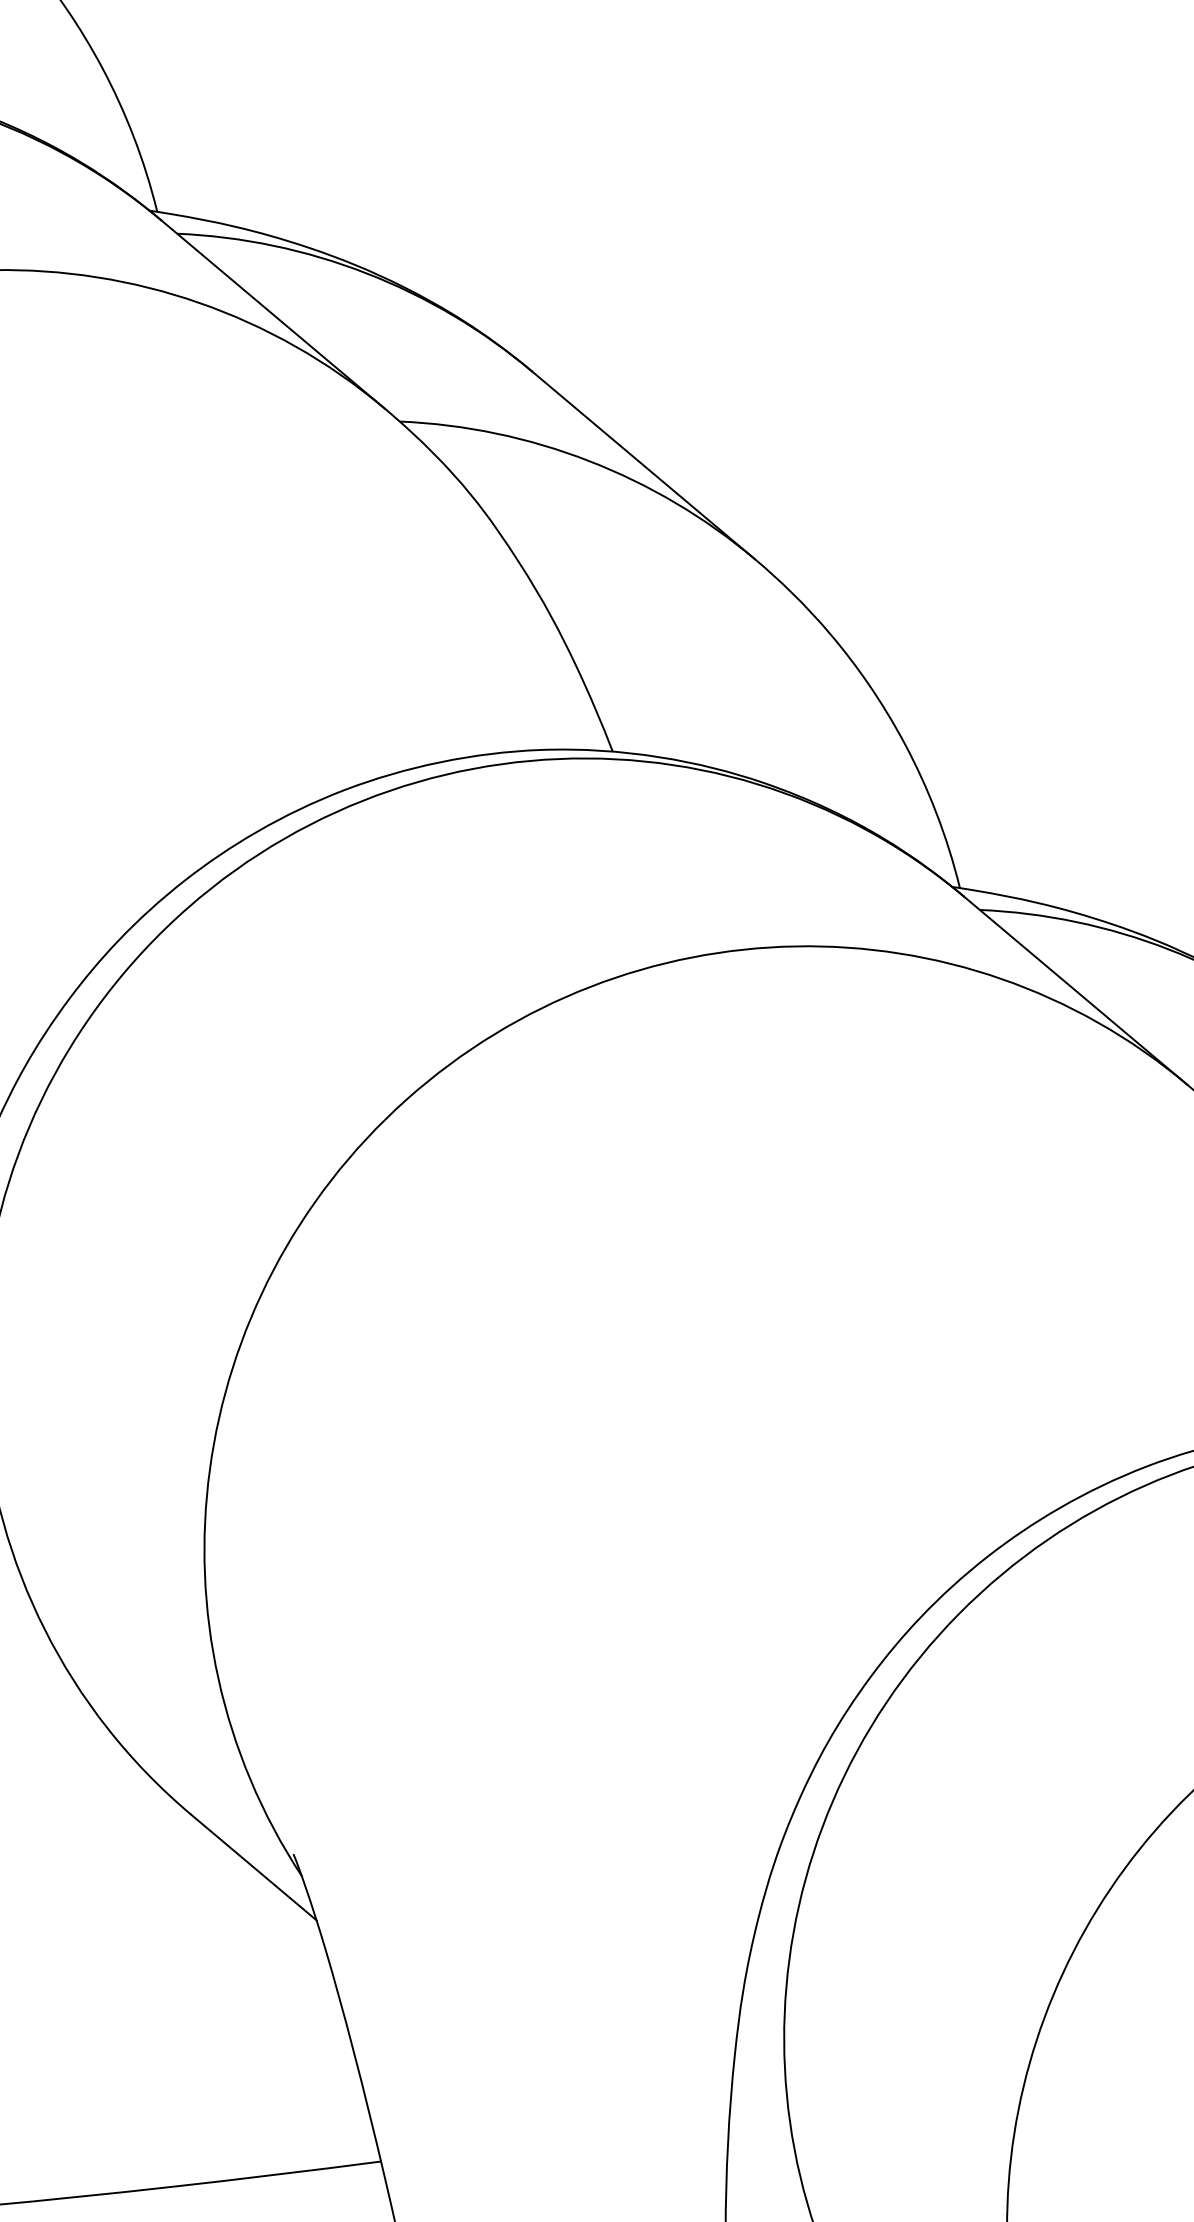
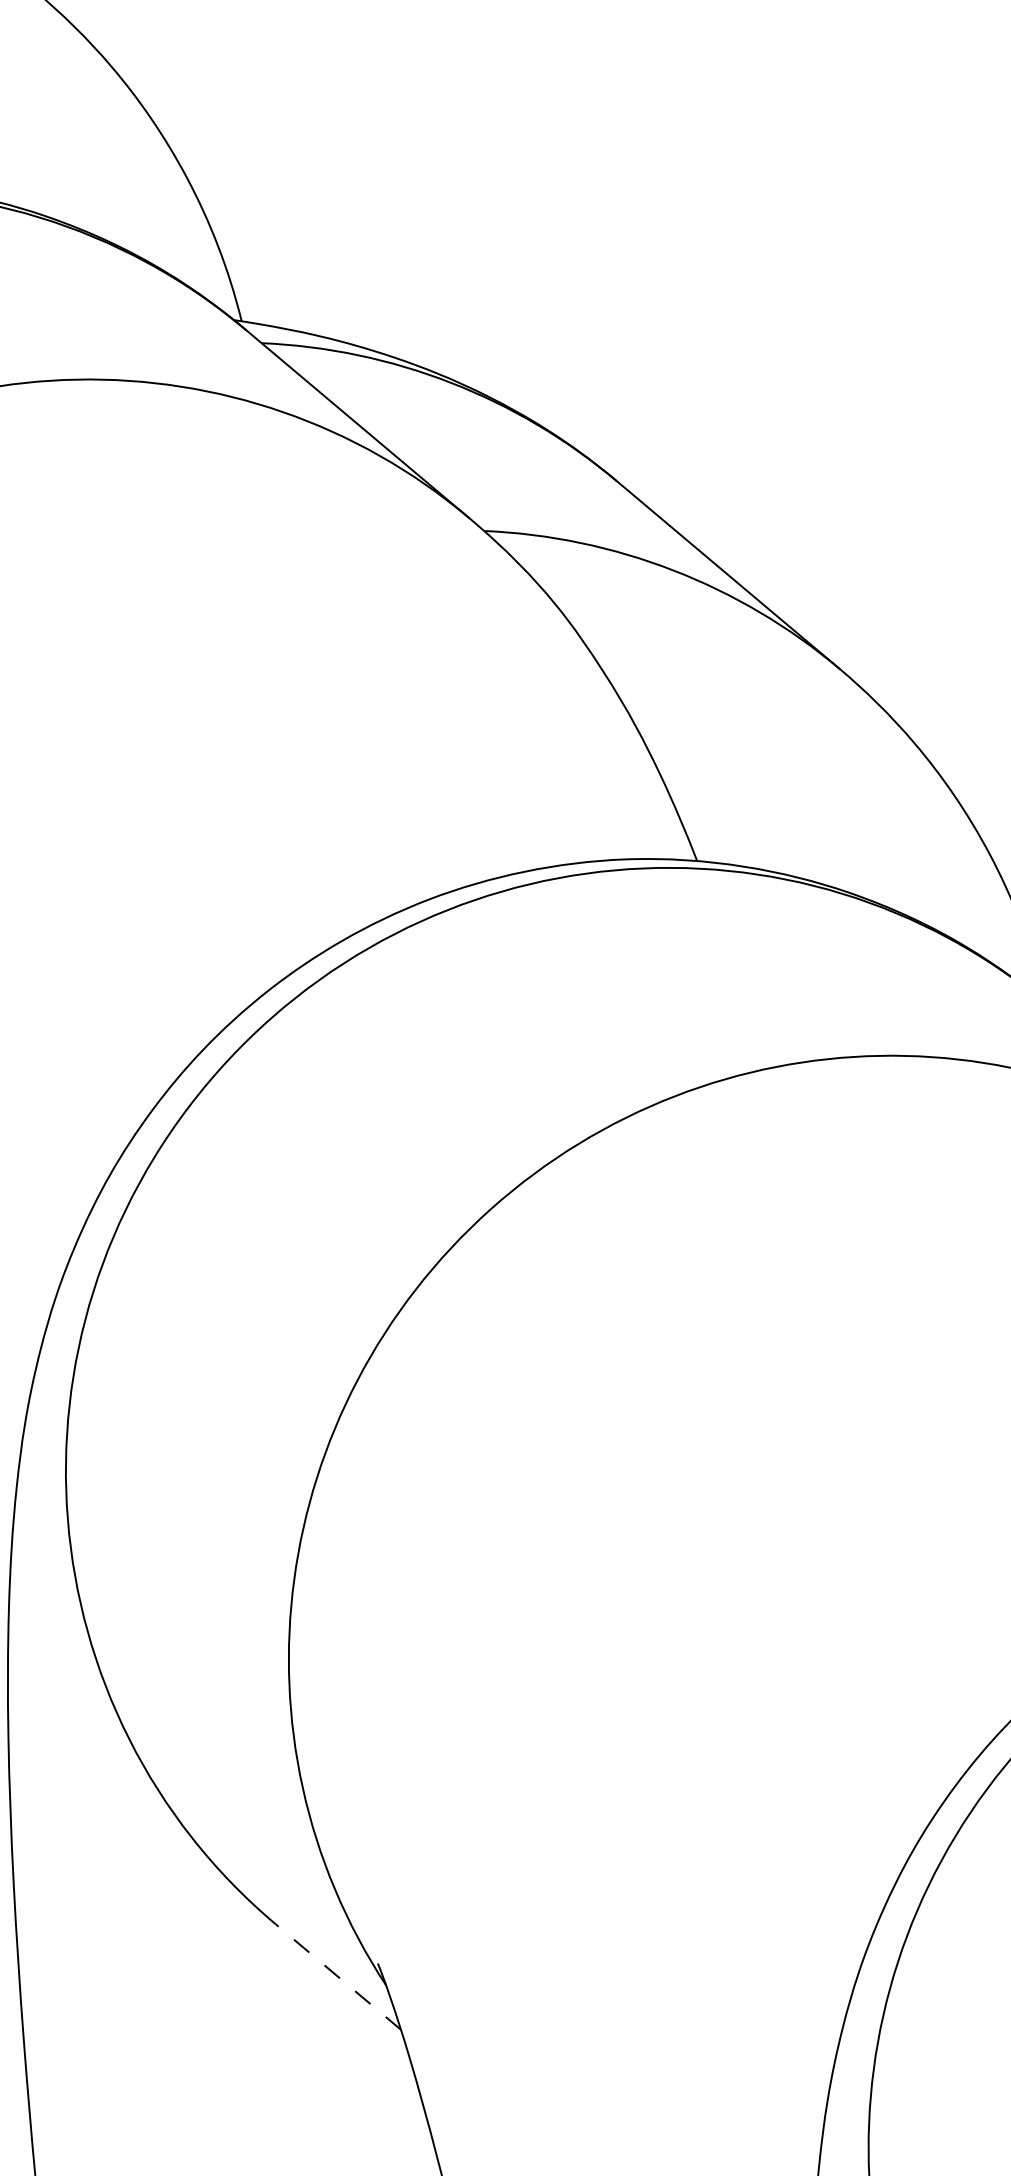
line: (253, 1867) -> (337, 1976), solid -> dashed

